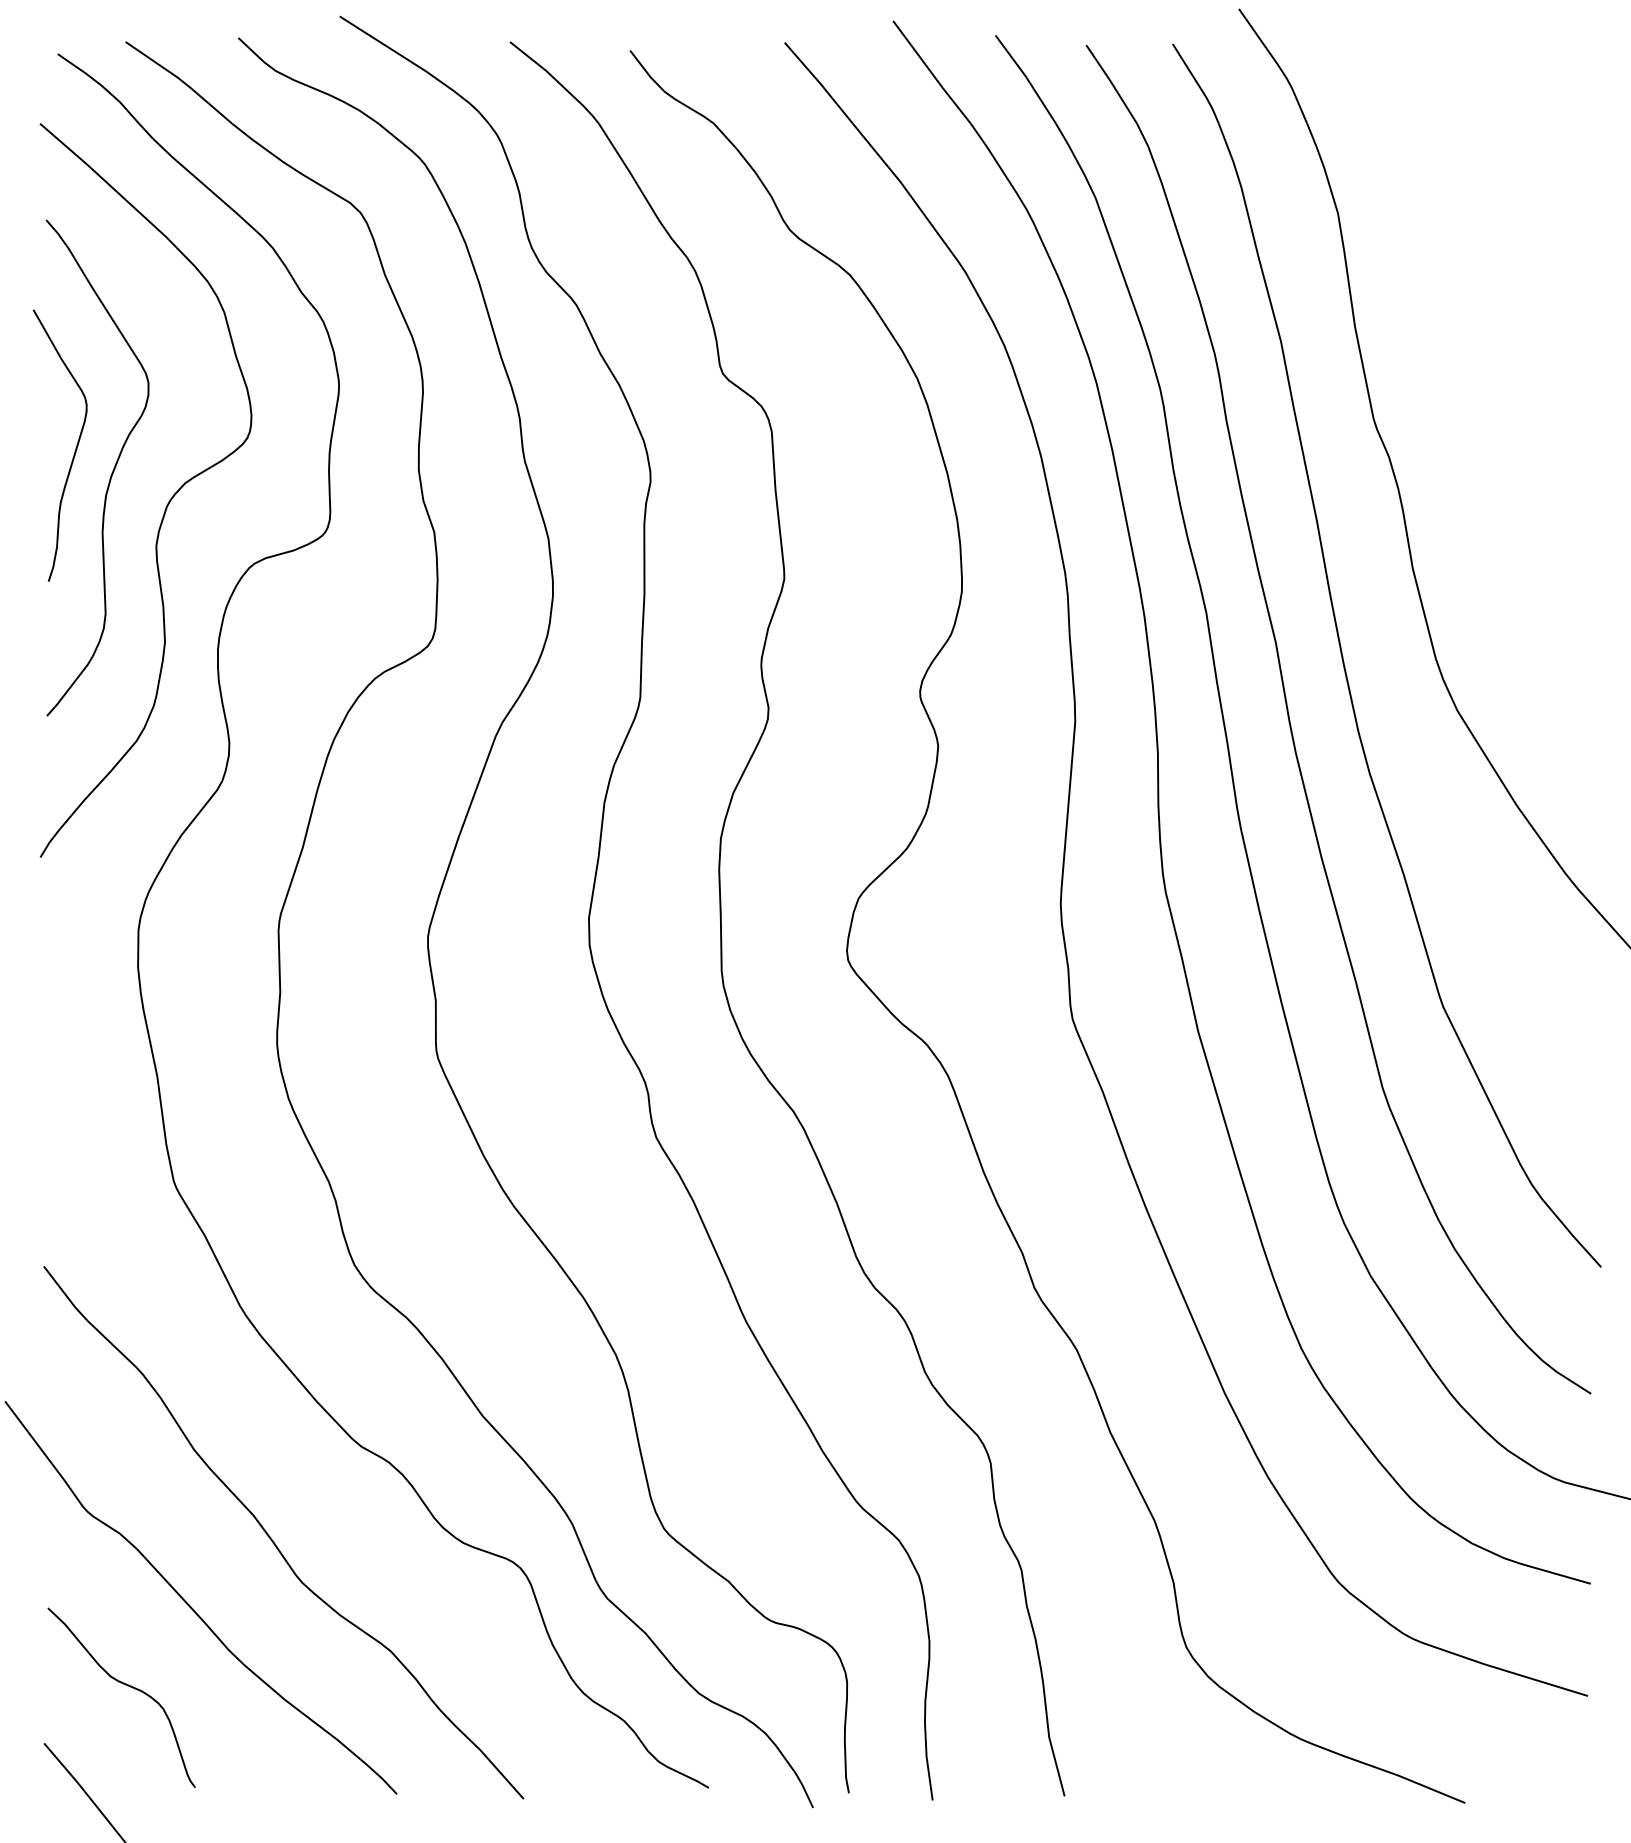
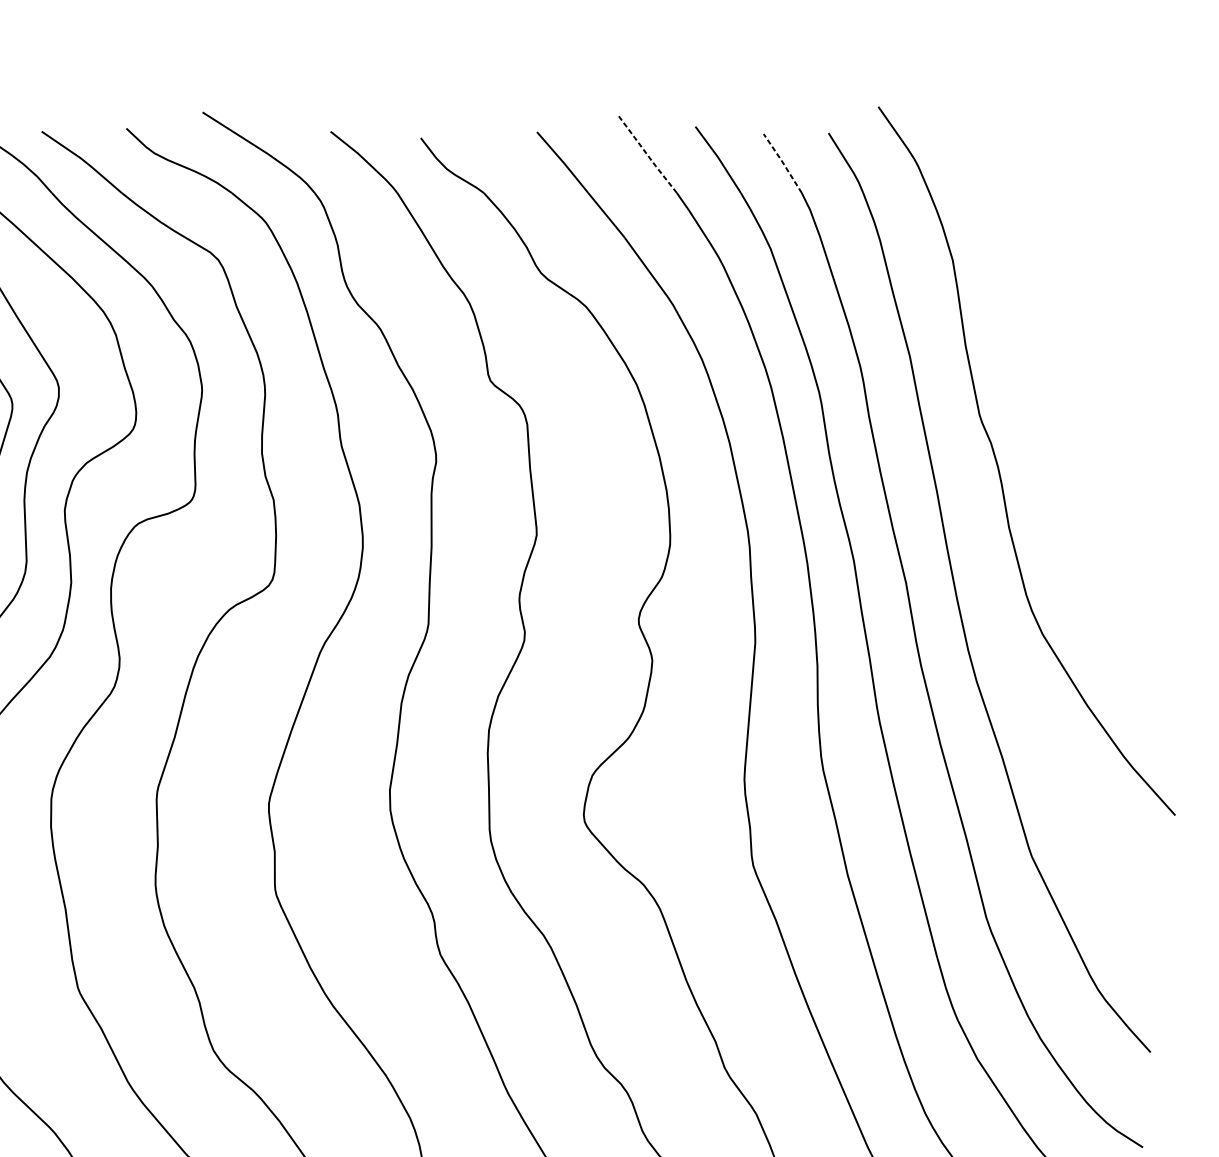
line: (931, 73) -> (647, 155), solid -> dashed
line: (1112, 83) -> (783, 162), solid -> dashed

